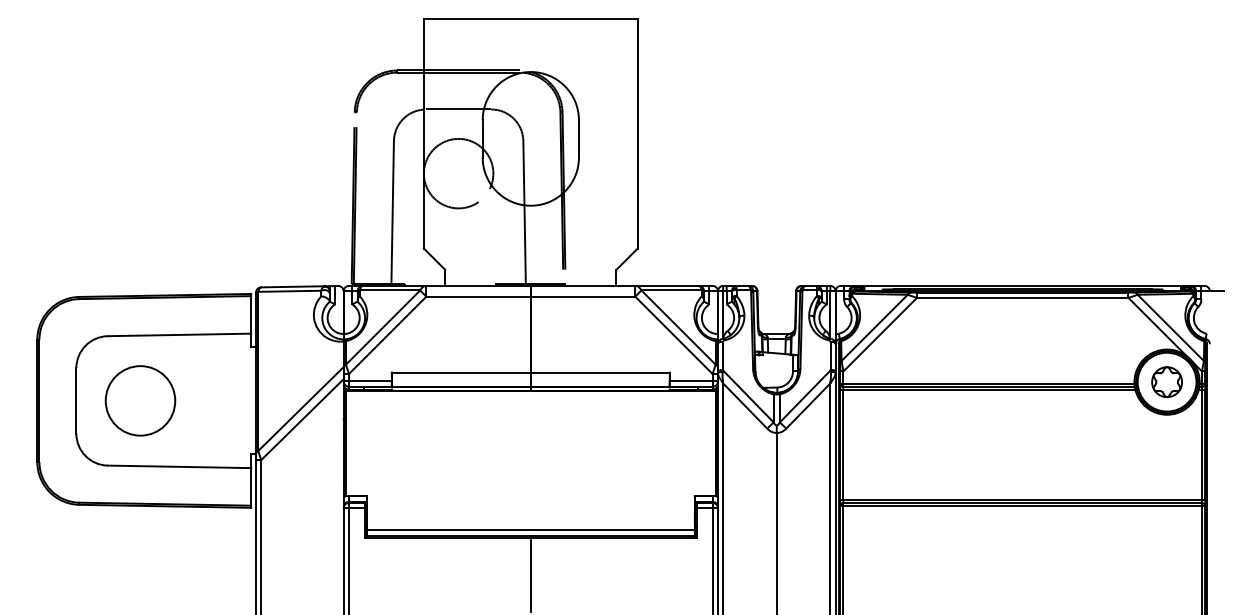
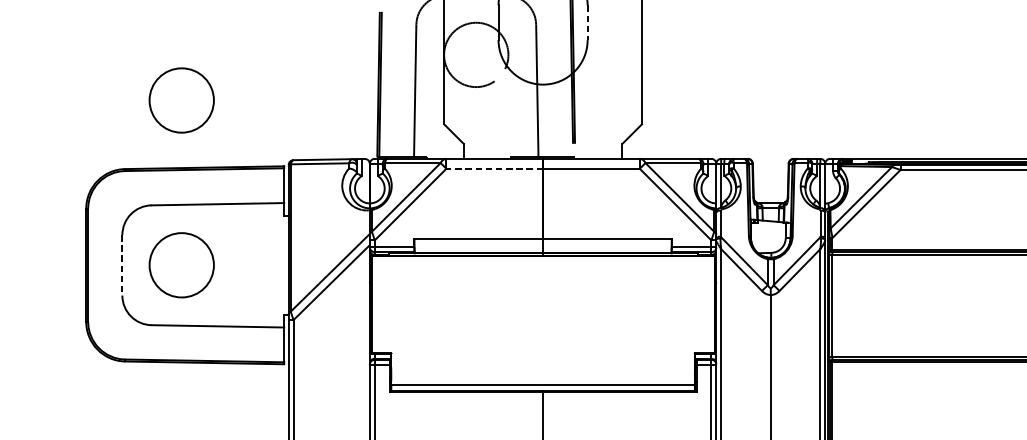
line: (578, 138) -> (587, 22), solid -> dashed
circle: (140, 222) -> (181, 100), added
line: (478, 296) -> (494, 168), solid -> dashed
line: (76, 400) -> (122, 264), solid -> dashed

